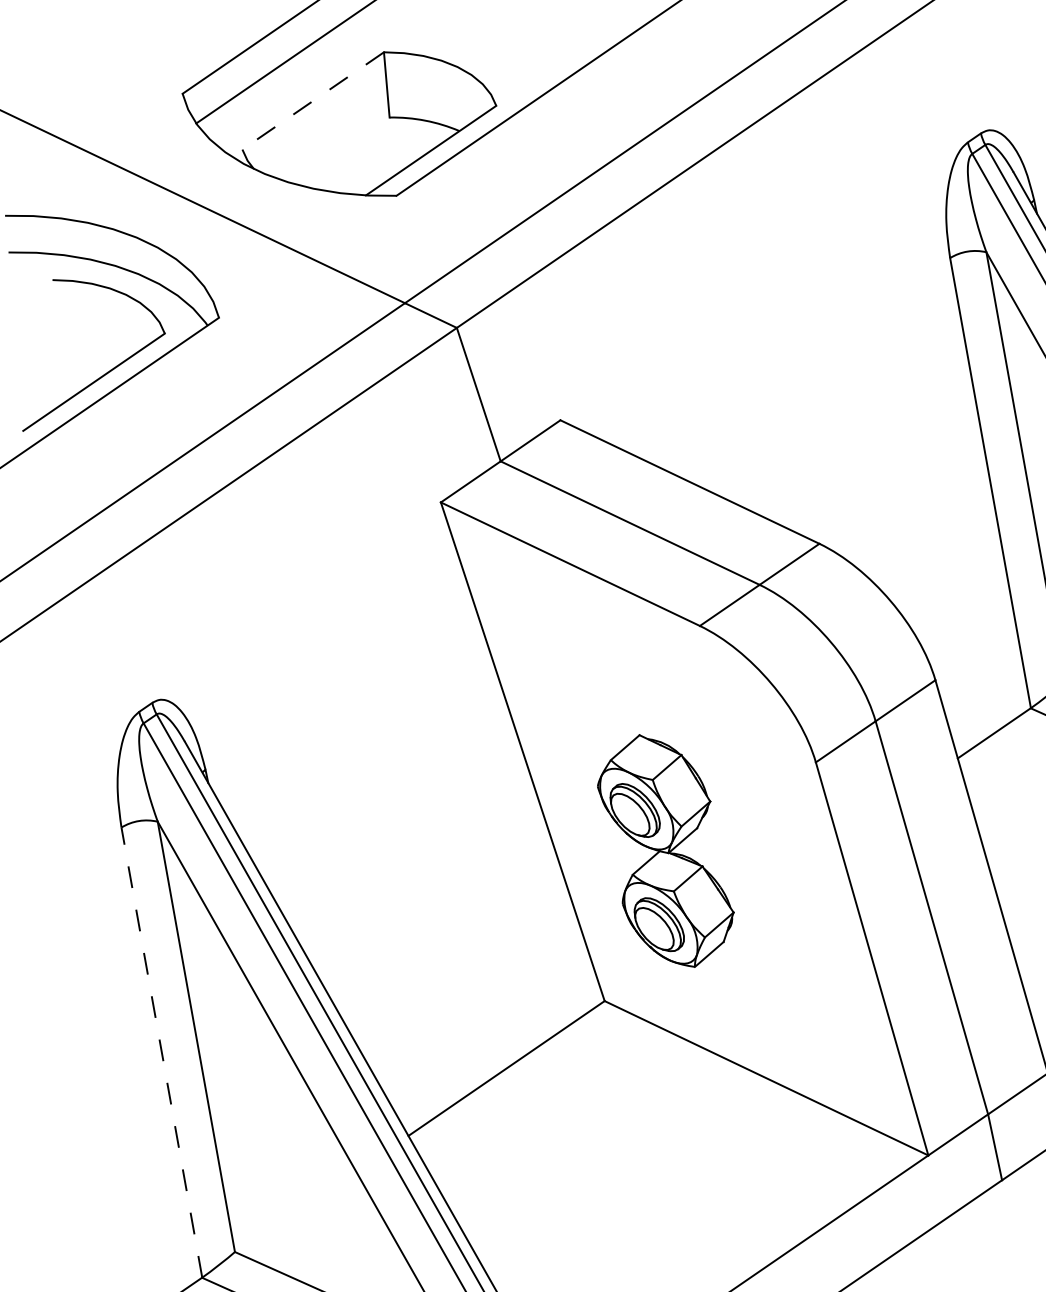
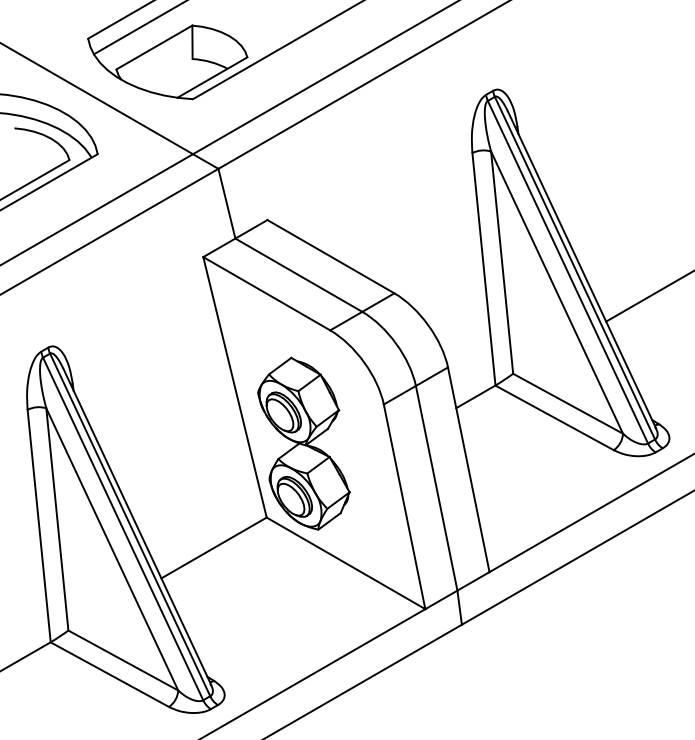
line: (313, 100) -> (154, 47), dashed -> solid
part: (665, 850) -> (303, 443), size x1.43
line: (162, 1053) -> (39, 526), dashed -> solid

